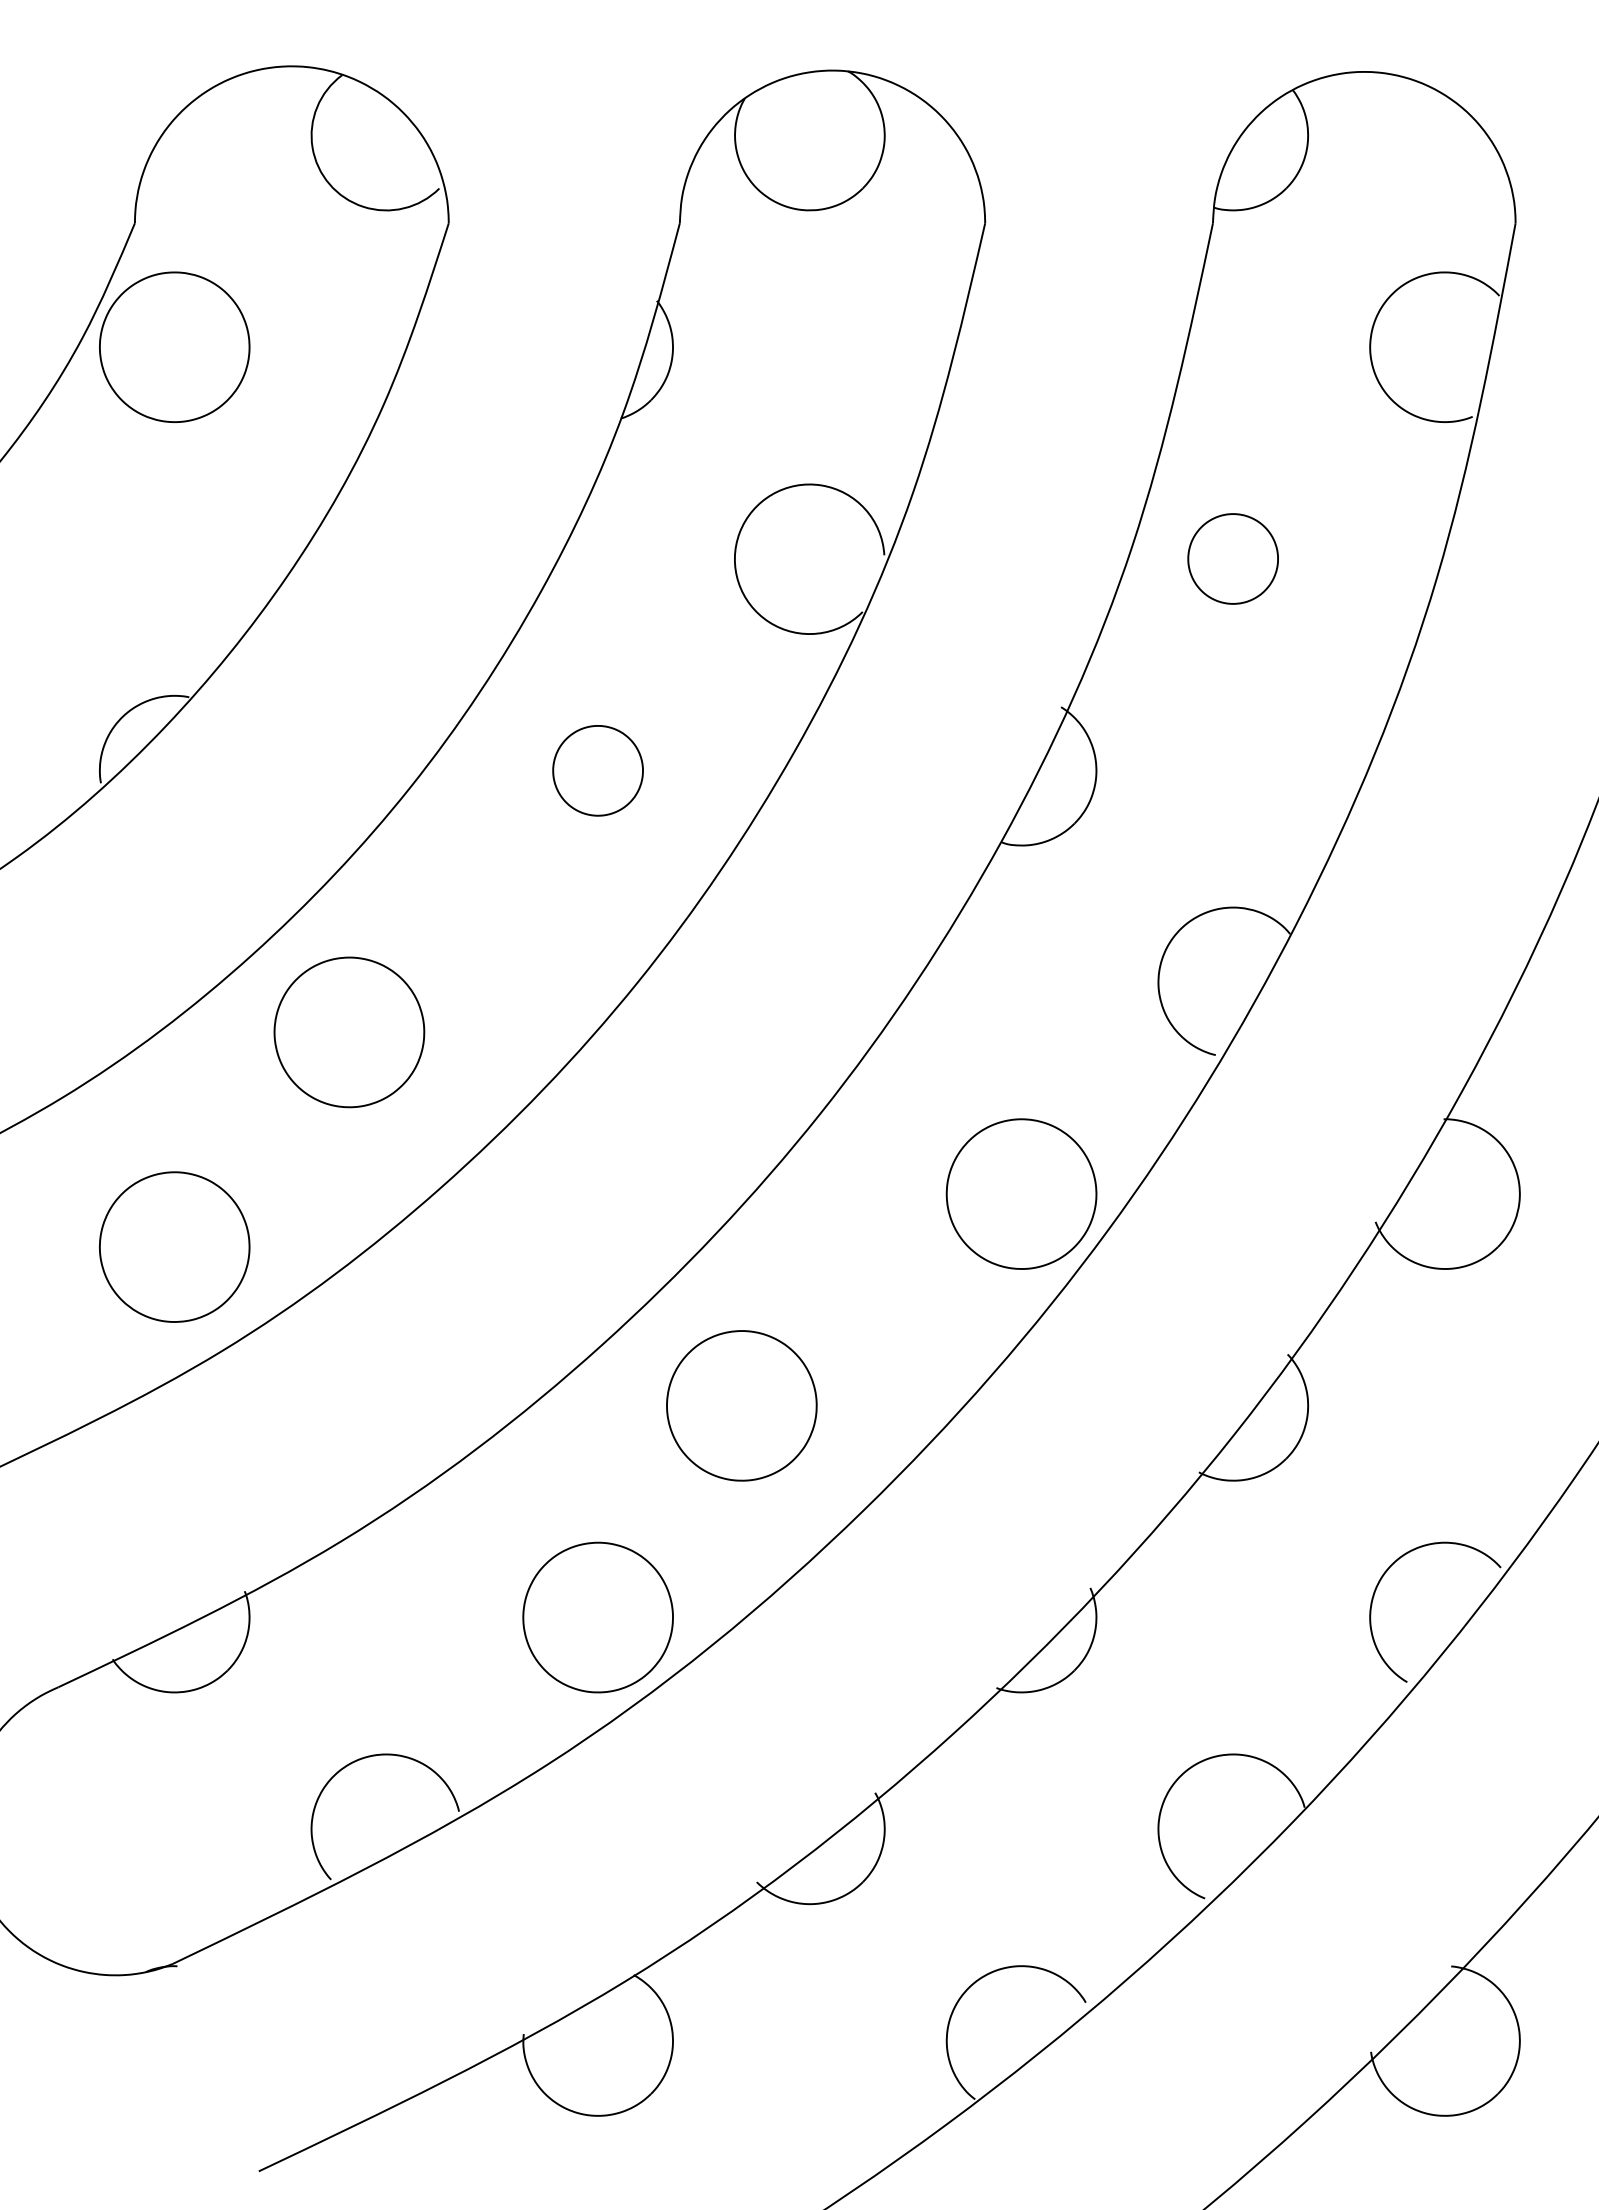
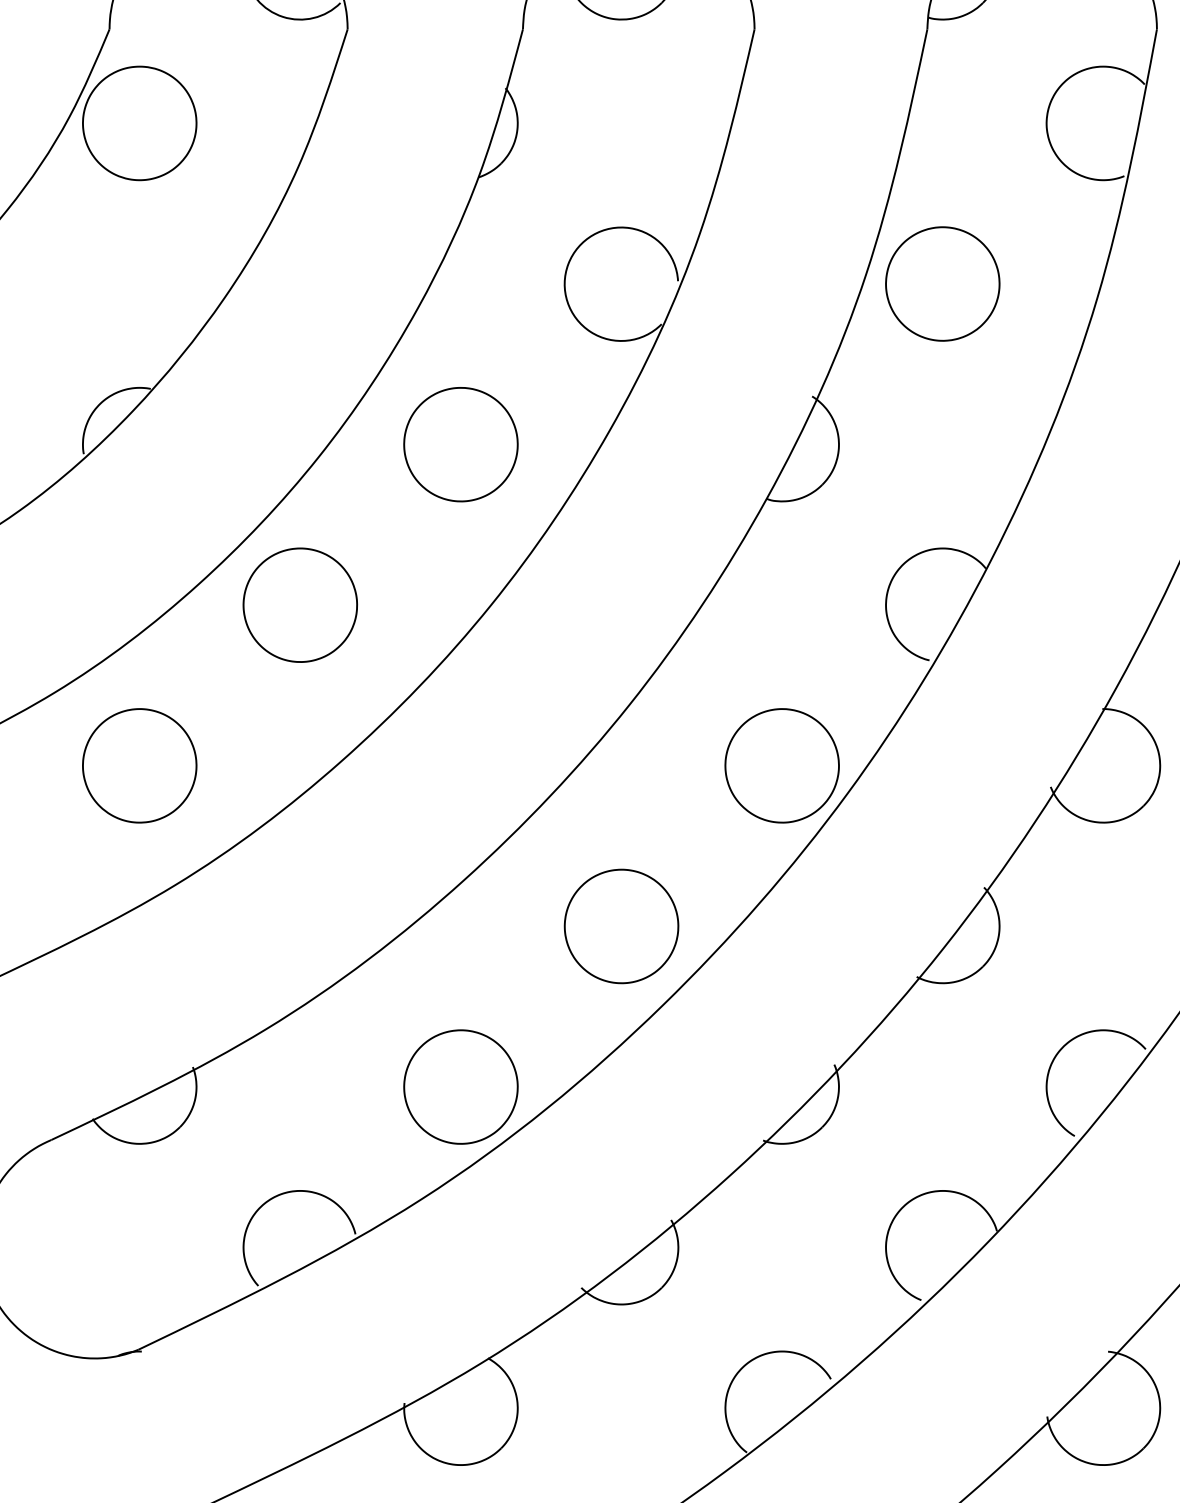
part: (1232, 558) -> (942, 283), size x1.67
part: (597, 770) -> (460, 444), size x1.67
part: (349, 1032) -> (300, 605), moved
part: (174, 1246) -> (139, 765), moved
part: (741, 1405) -> (621, 926), moved

